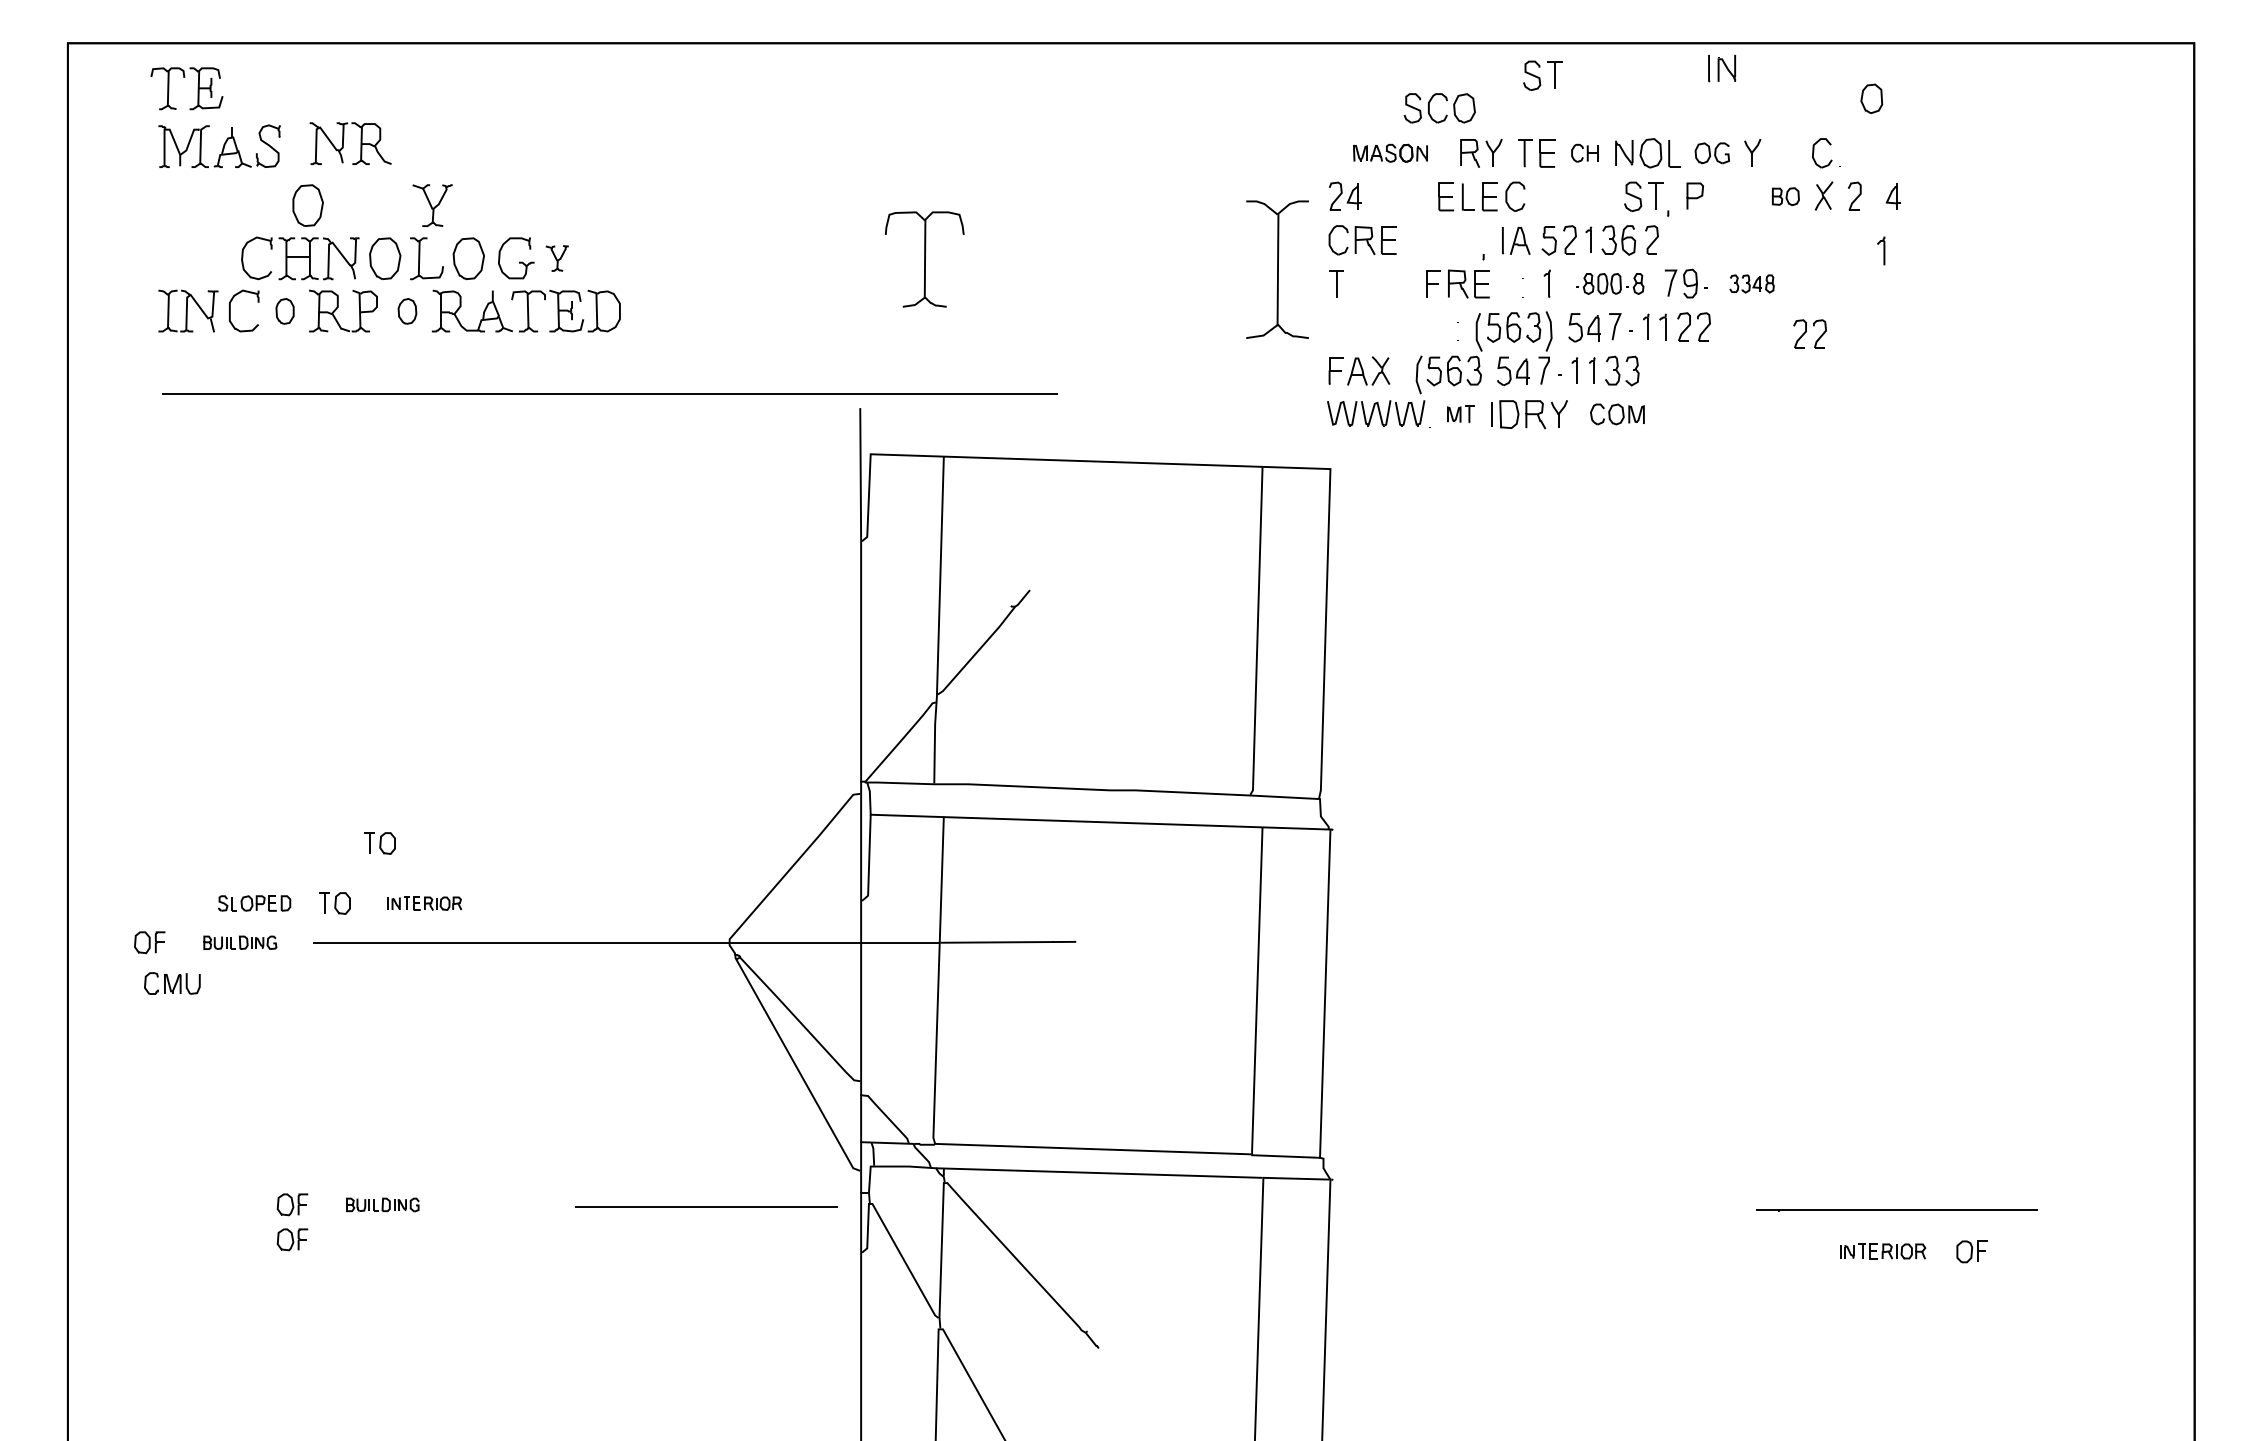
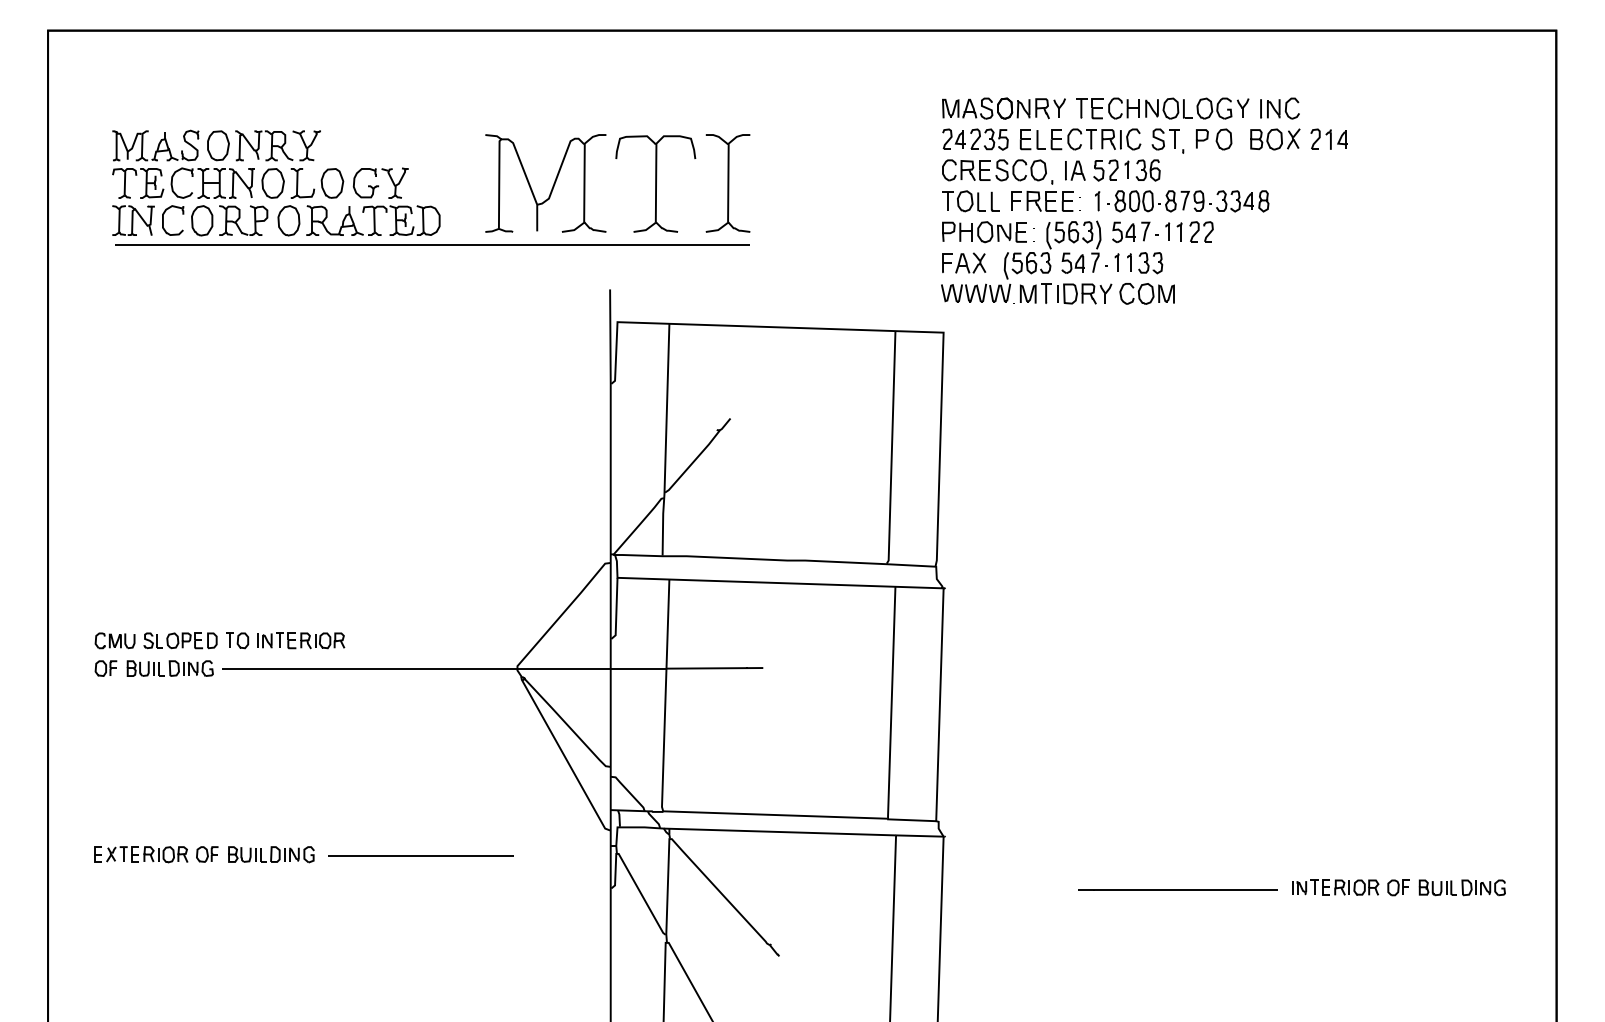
part: (1721, 68) -> (1269, 108), moved
part: (1542, 75) -> (1094, 53), removed
part: (197, 88) -> (145, 183), moved
part: (1871, 98) -> (1223, 139), moved
part: (1446, 114) -> (1025, 174), moved
part: (343, 143) -> (259, 145), moved
part: (219, 145) -> (155, 145), moved
part: (1390, 153) -> (986, 108), size x1.67
part: (1584, 153) -> (1123, 108), size x1.67
part: (1712, 153) -> (1214, 108), size x1.43
part: (1394, 196) -> (989, 139), added
part: (1570, 196) -> (1113, 139), added
part: (1785, 196) -> (1266, 139), size x1.67
part: (1651, 239) -> (1171, 169), removed
part: (1881, 250) -> (1328, 139), moved
part: (557, 258) -> (395, 183), size x1.67
part: (924, 259) -> (655, 184), size x1.43
part: (779, 262) -> (552, 186), added
part: (1277, 269) -> (728, 183), moved
part: (1379, 283) -> (978, 201), added
part: (1609, 283) -> (1141, 201), size x1.43
part: (1751, 283) -> (1242, 201), size x1.67
part: (1505, 284) -> (1067, 201), added
part: (284, 311) -> (201, 220), size x1.67
part: (407, 311) -> (288, 220), size x1.67
part: (1387, 327) -> (984, 232), added
part: (1809, 333) -> (1283, 236), removed
line: (609, 393) -> (432, 244), moved
part: (1460, 414) -> (1035, 293), size x1.67
part: (1617, 414) -> (1147, 293), size x1.43
part: (379, 843) -> (269, 598), removed
part: (254, 903) -> (180, 640), size x1.43
part: (424, 903) -> (301, 640), size x1.67
part: (240, 942) -> (170, 668), size x1.67
part: (172, 983) -> (115, 640), moved
part: (199, 1204) -> (141, 854), added
part: (382, 1204) -> (271, 854), size x1.67
line: (706, 1206) -> (420, 855), moved
line: (1896, 1210) -> (1177, 889), moved
part: (292, 1239) -> (207, 879), removed
part: (1882, 1251) -> (1335, 887), size x1.43
part: (2061, 1251) -> (1462, 887), added

